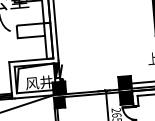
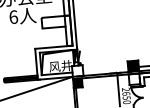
fill: (59, 87) -> (77, 70), removed
fill: (126, 98) -> (134, 79), removed

